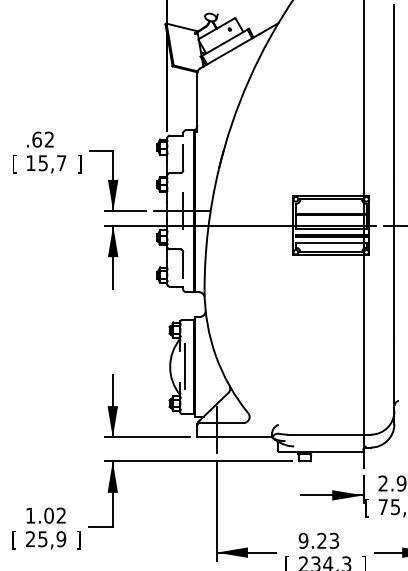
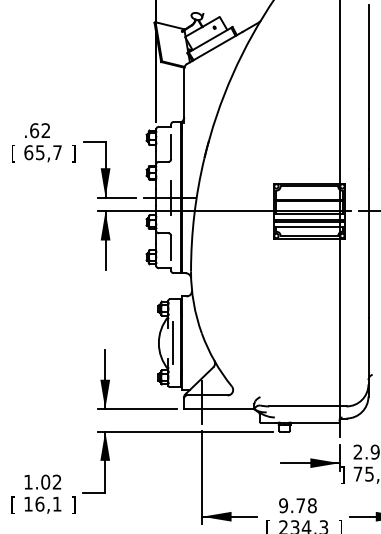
text: (30, 163) -> (28, 152), 15,7 -> 65,7
text: (366, 507) -> (342, 474), [ -> ]
text: (46, 539) -> (43, 504), 25,9 -> 16,1
text: (328, 540) -> (306, 505), 9.23 -> 9.78

